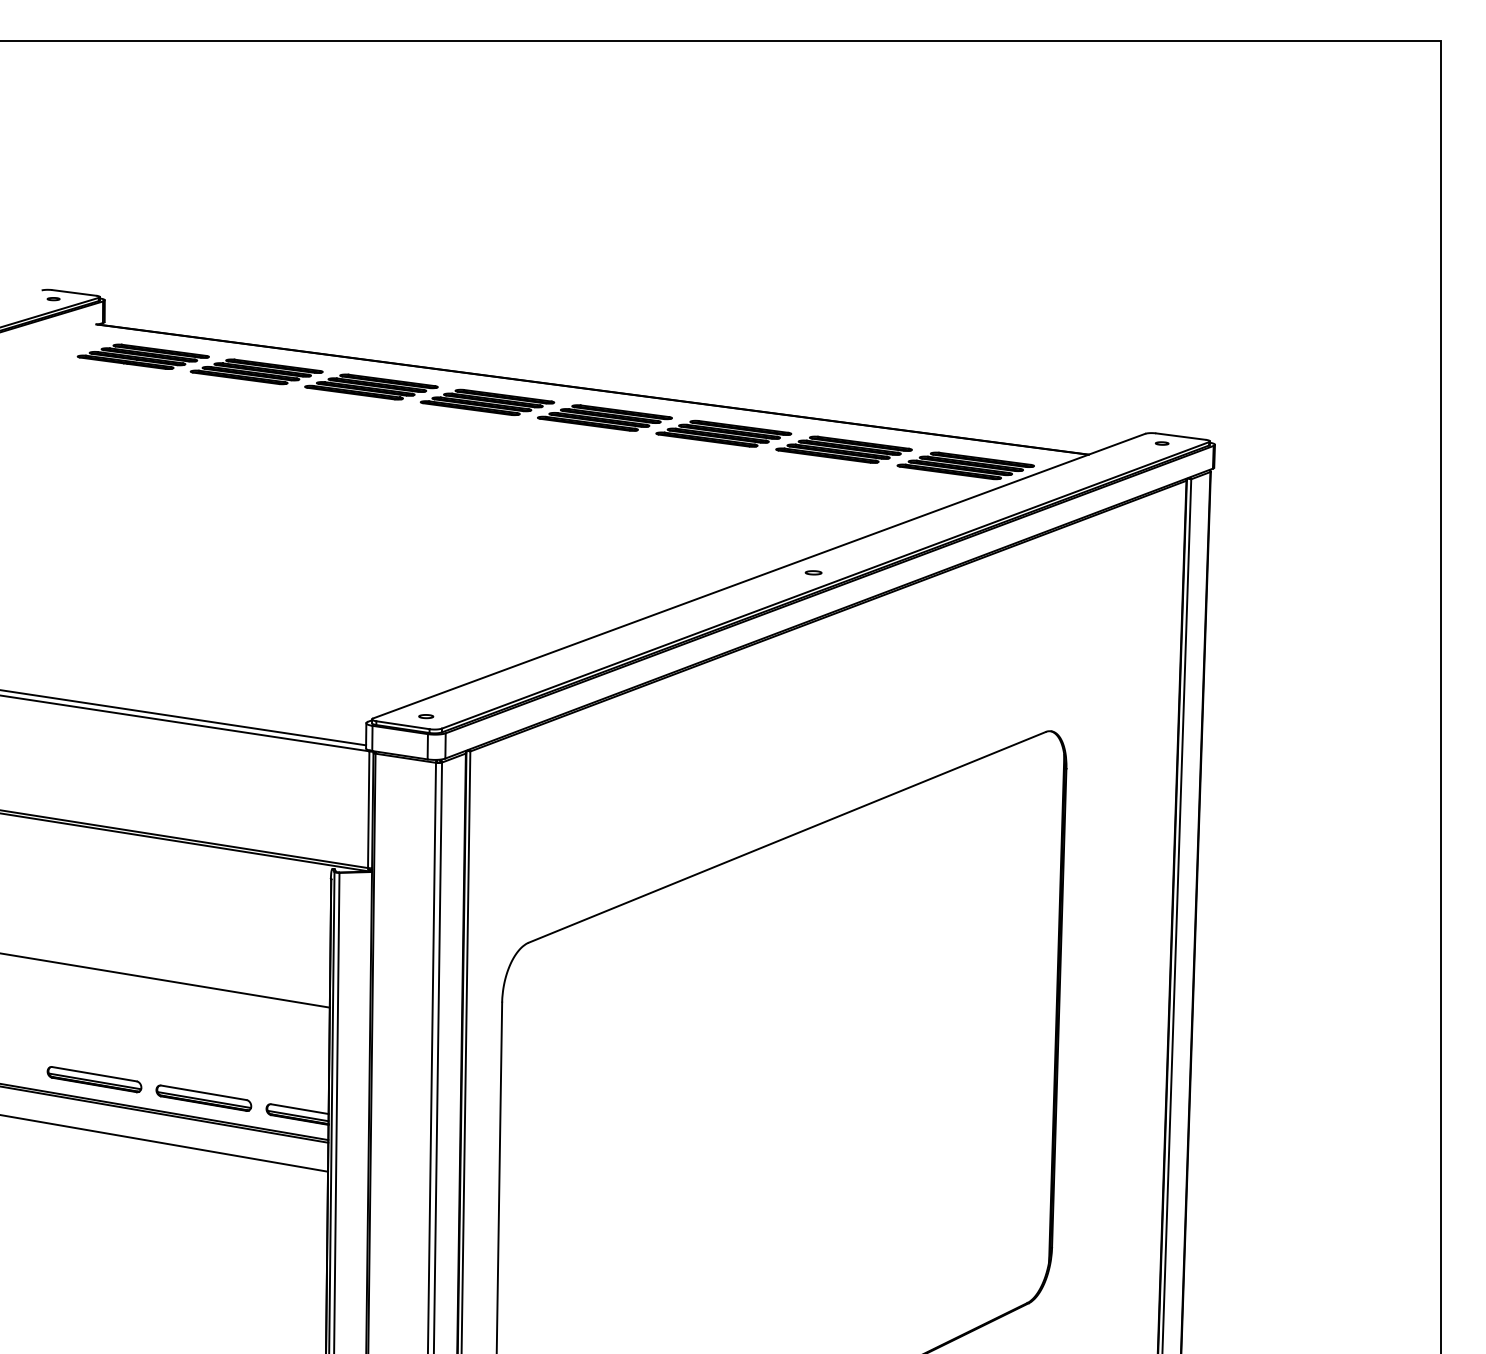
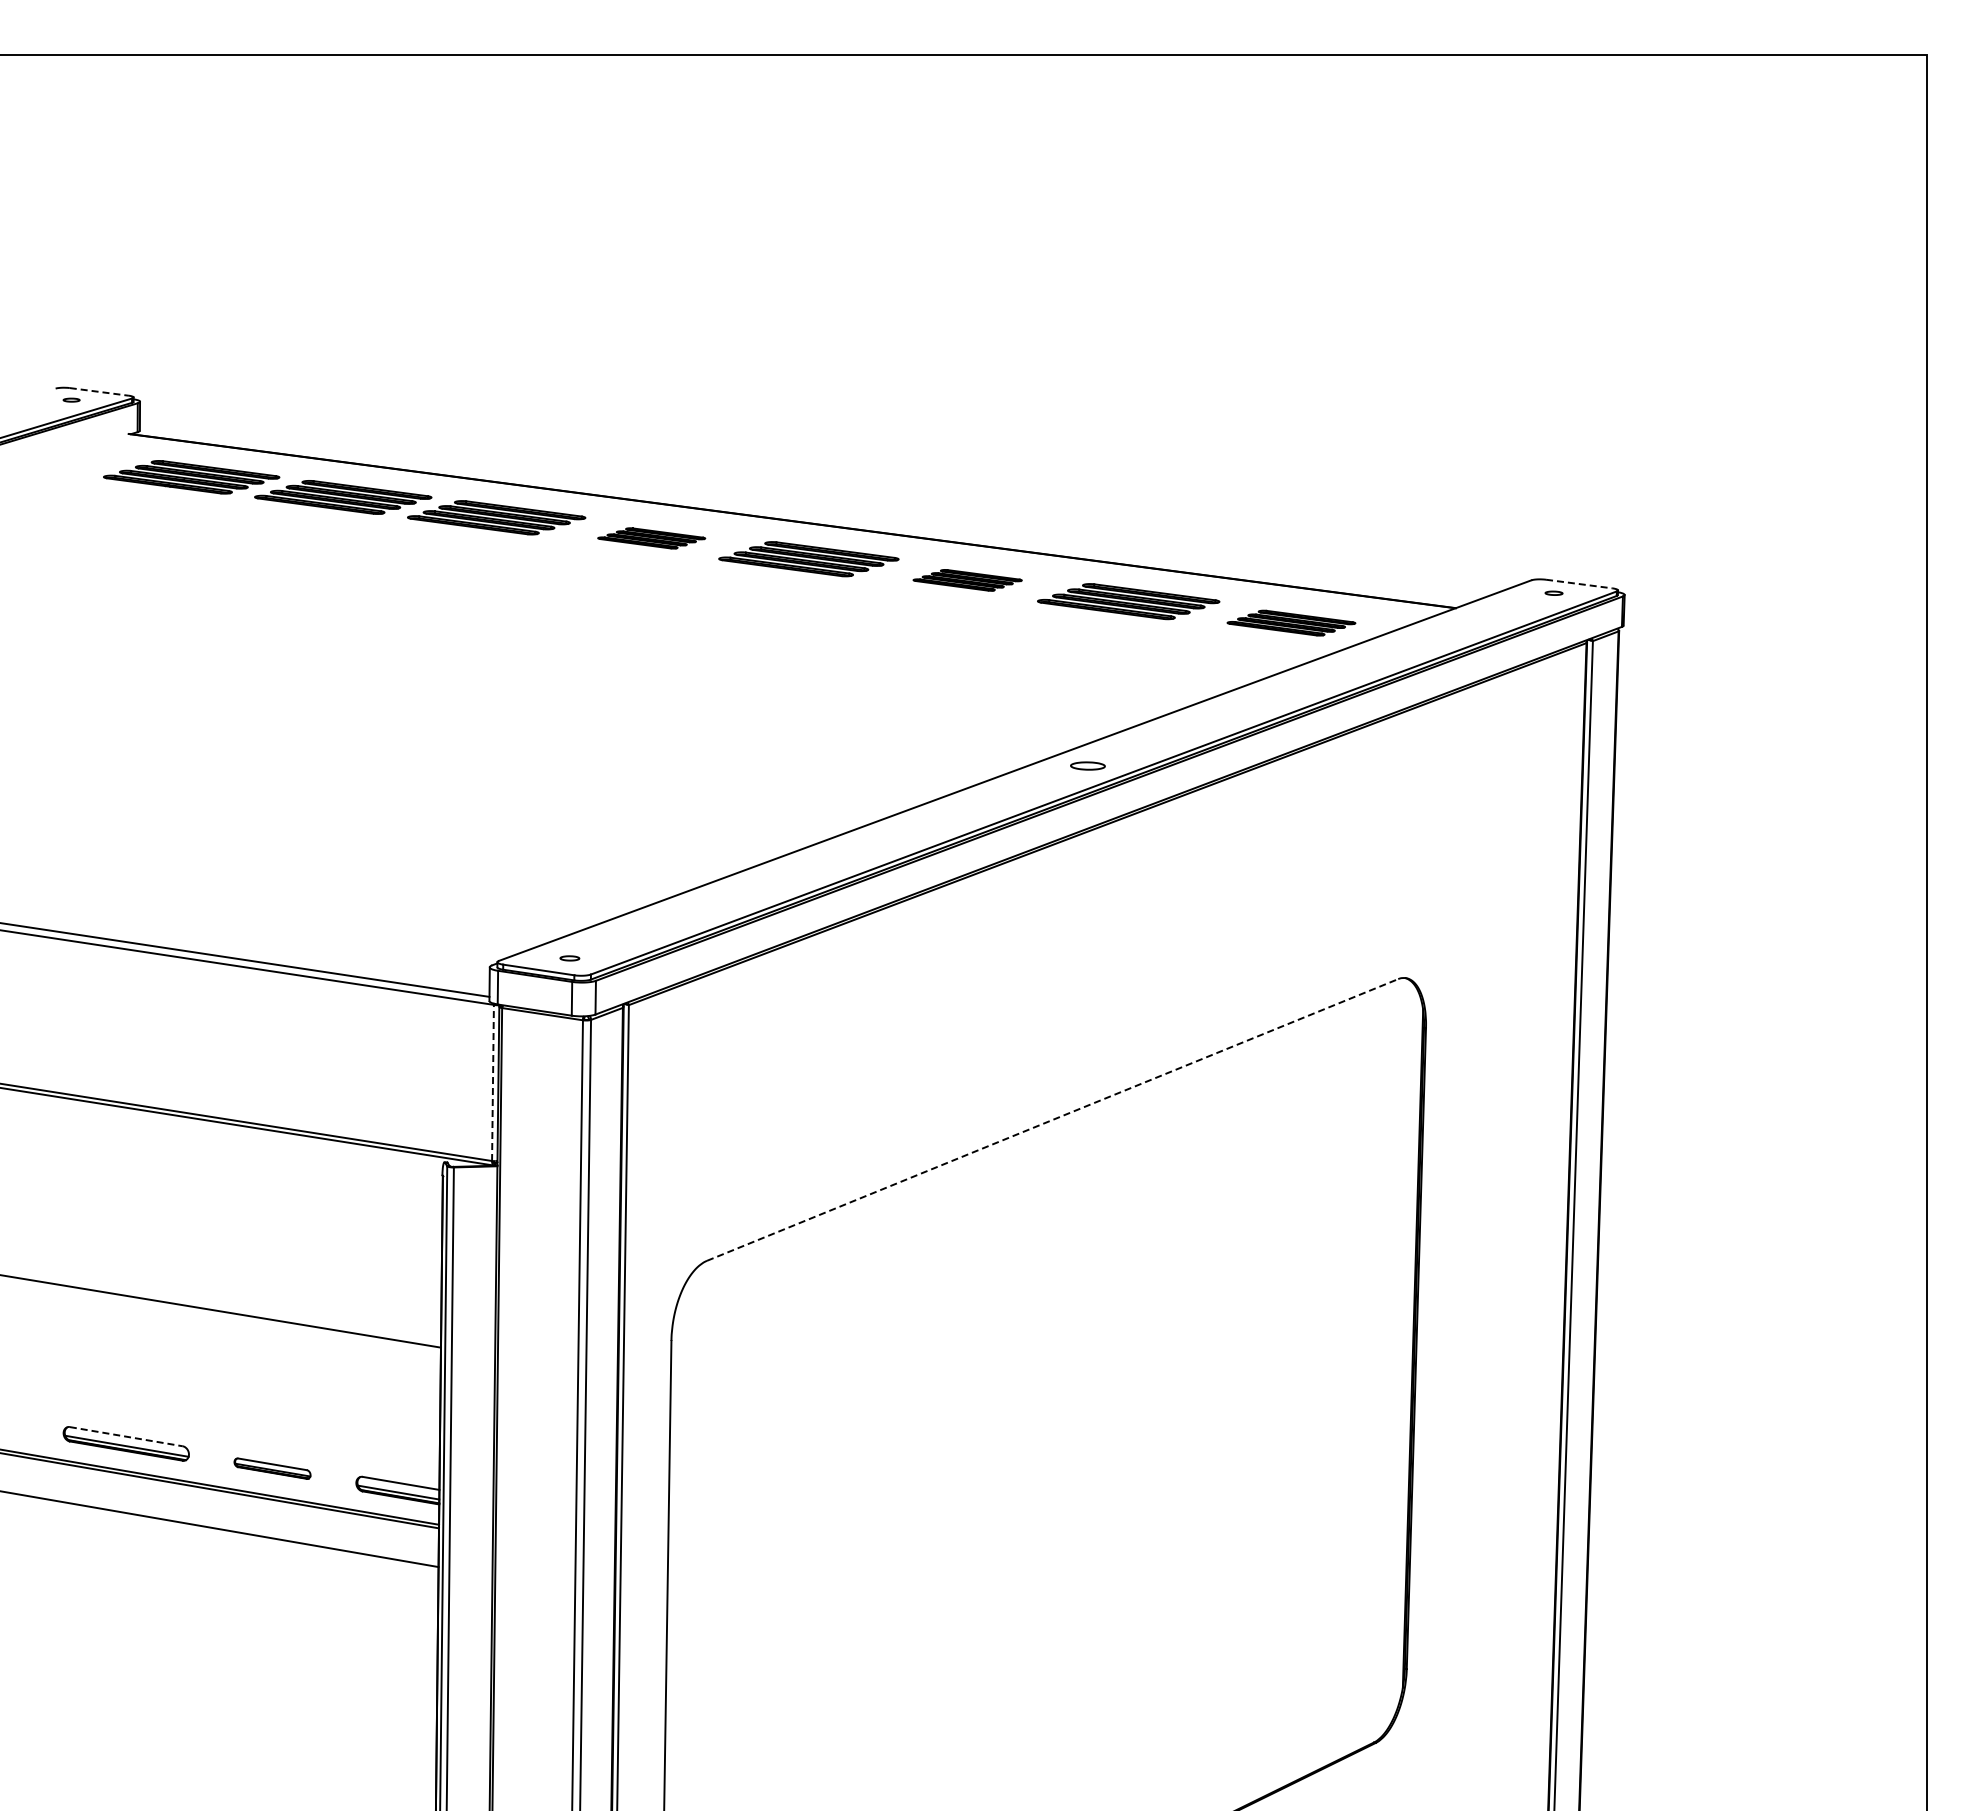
line: (74, 292) -> (99, 391), solid -> dashed
part: (487, 402) -> (651, 538), size x0.6
part: (723, 433) -> (967, 580), size x0.6
line: (1181, 436) -> (1579, 584), solid -> dashed
part: (965, 465) -> (1291, 622), size x0.7
part: (813, 573) -> (1087, 766), size x1.6
line: (368, 809) -> (492, 1082), solid -> dashed
line: (787, 837) -> (1053, 1119), solid -> dashed
line: (94, 1074) -> (126, 1436), solid -> dashed
part: (203, 1098) -> (272, 1468), size x0.6

